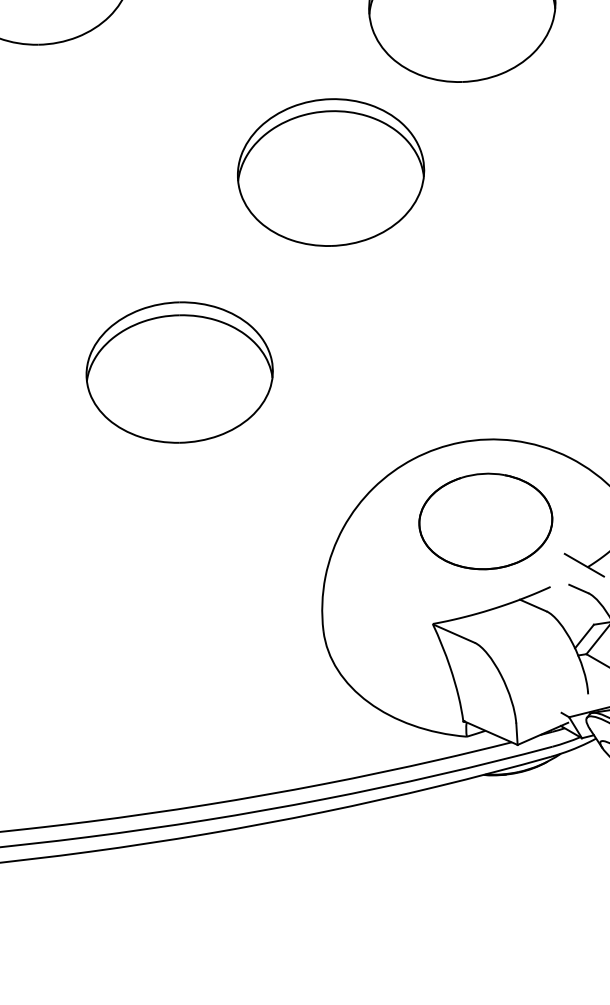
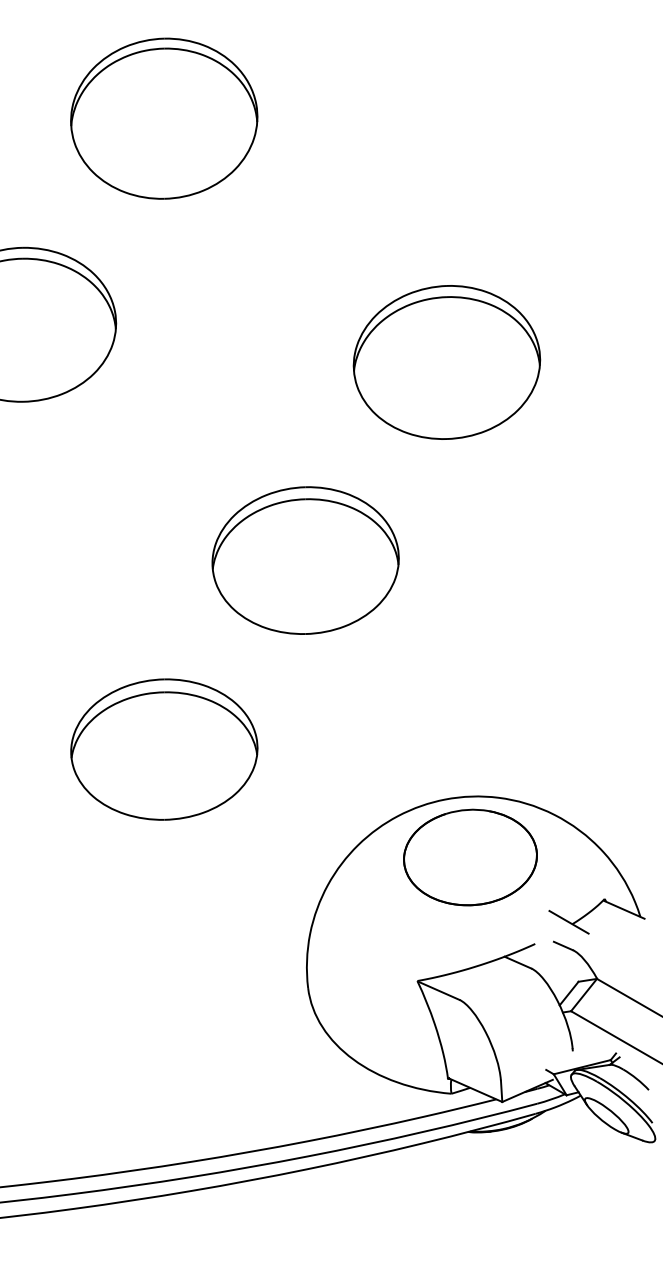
part: (330, 172) -> (305, 560), moved
part: (179, 372) -> (164, 749), moved
part: (485, 521) -> (470, 857), moved

